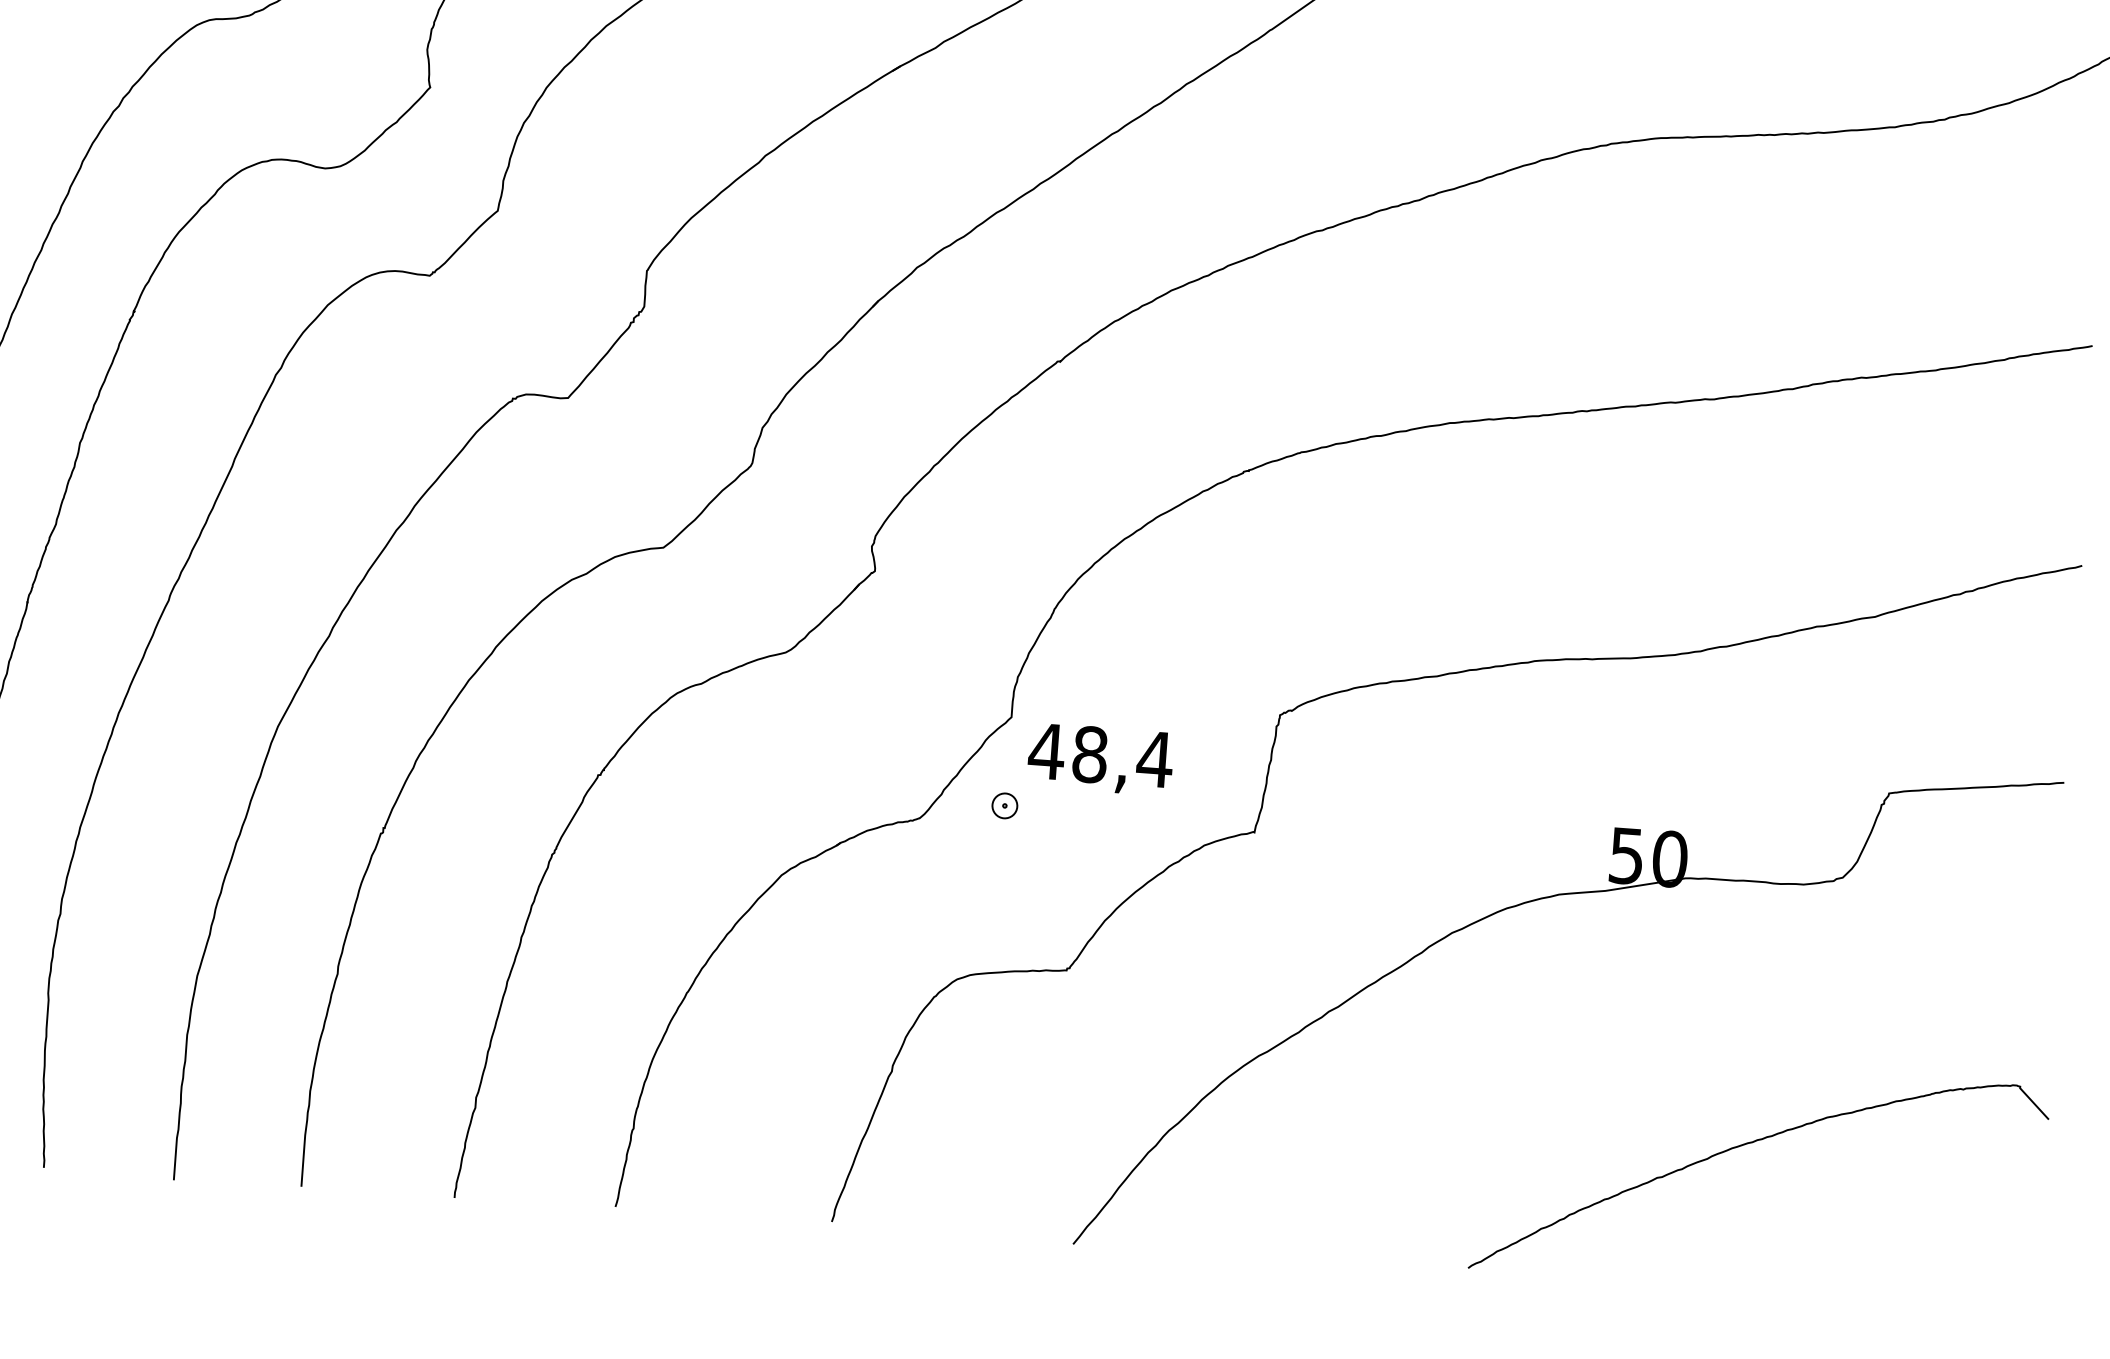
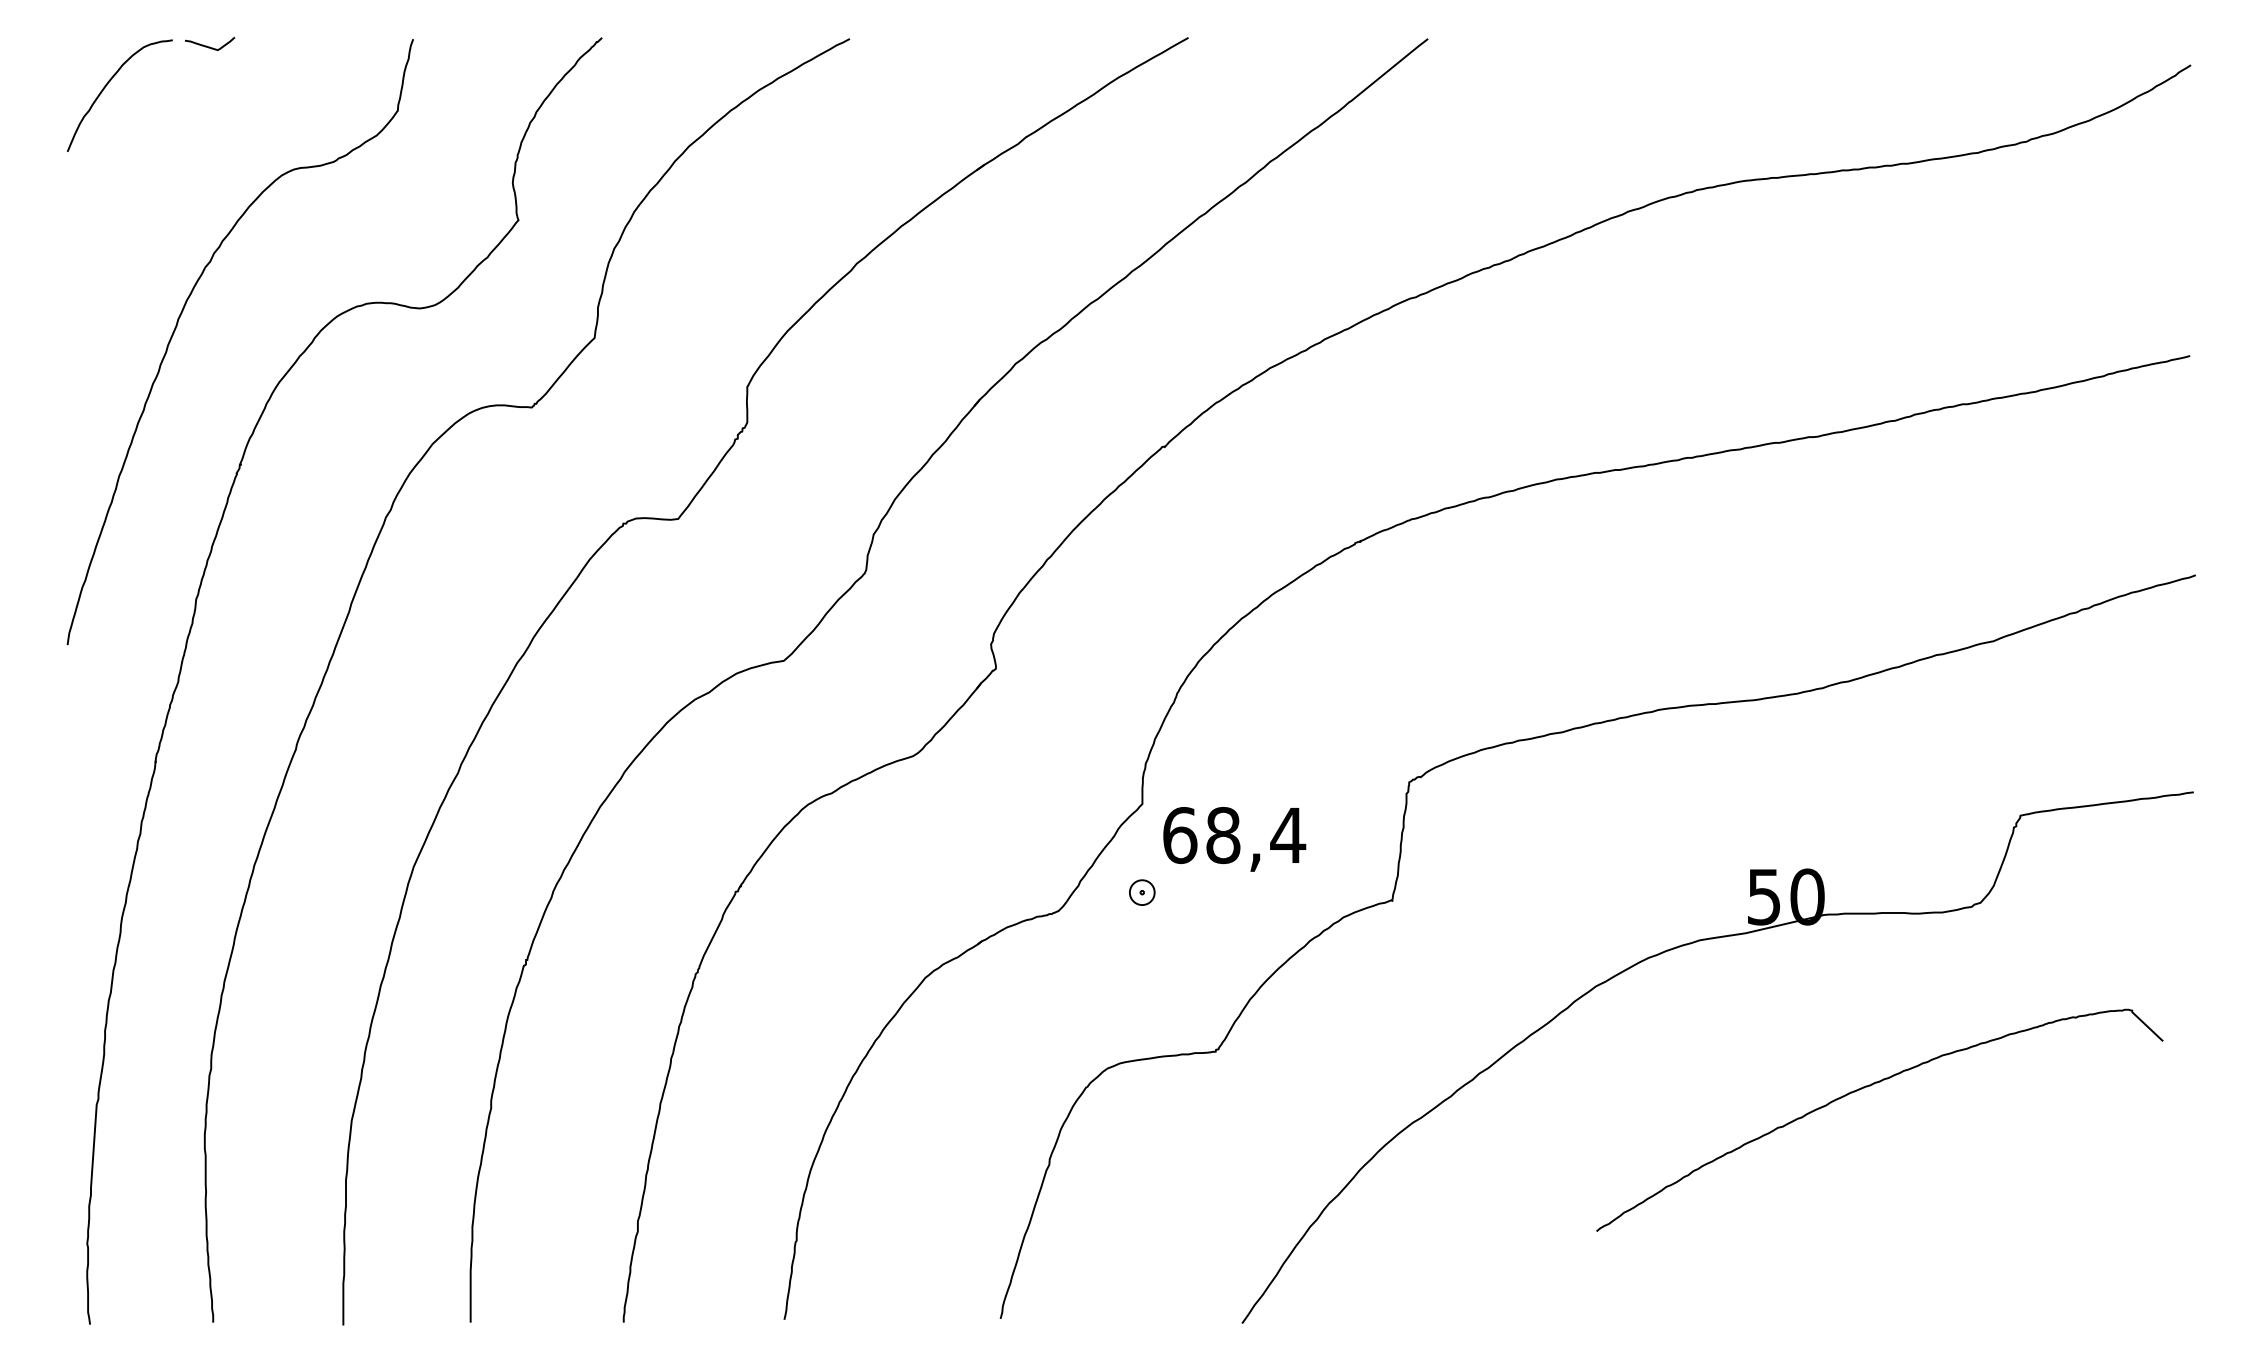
text: (1046, 751) -> (1179, 835), 48,4 -> 68,4
curve: (1749, 1144) -> (1867, 1087), moved

